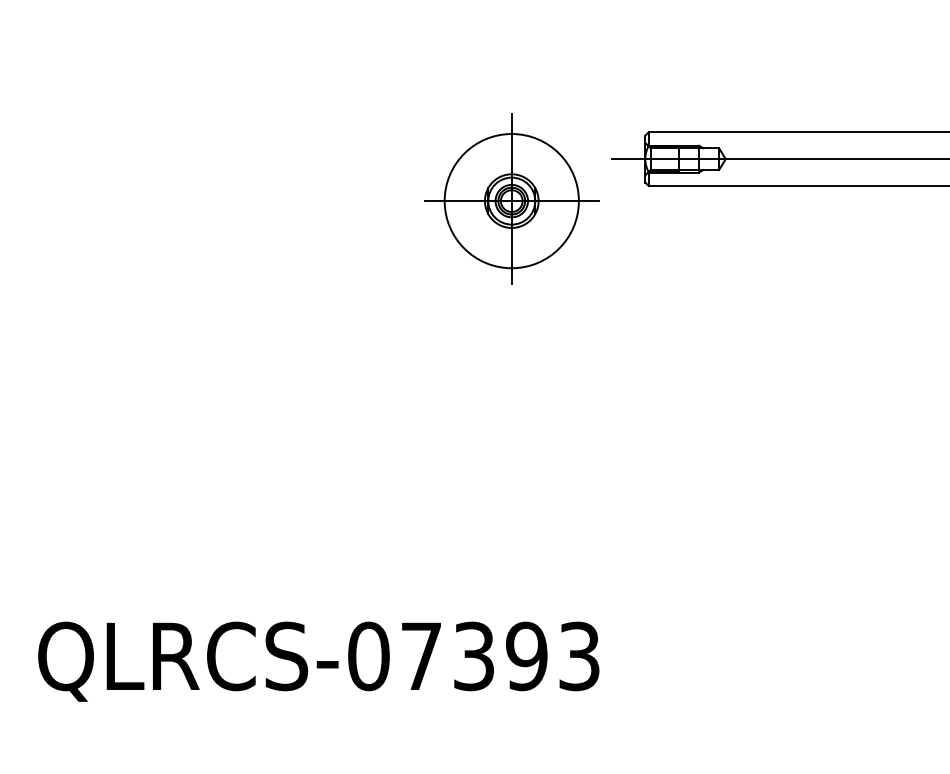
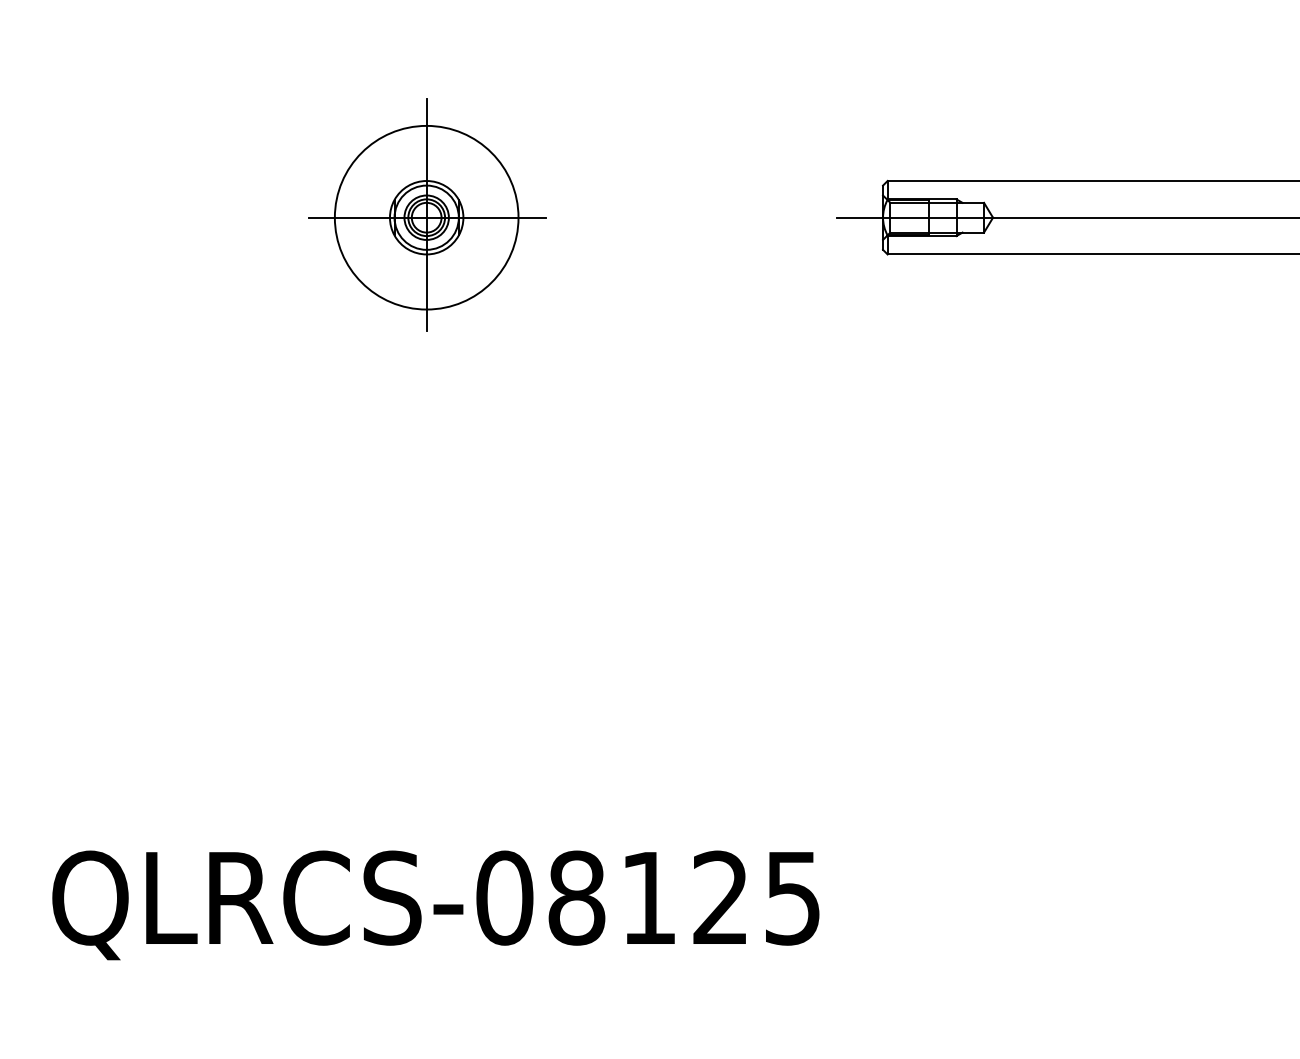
part: (511, 198) -> (426, 214), moved
text: (500, 656) -> (684, 898), QLRCS-07393 -> QLRCS-08125

